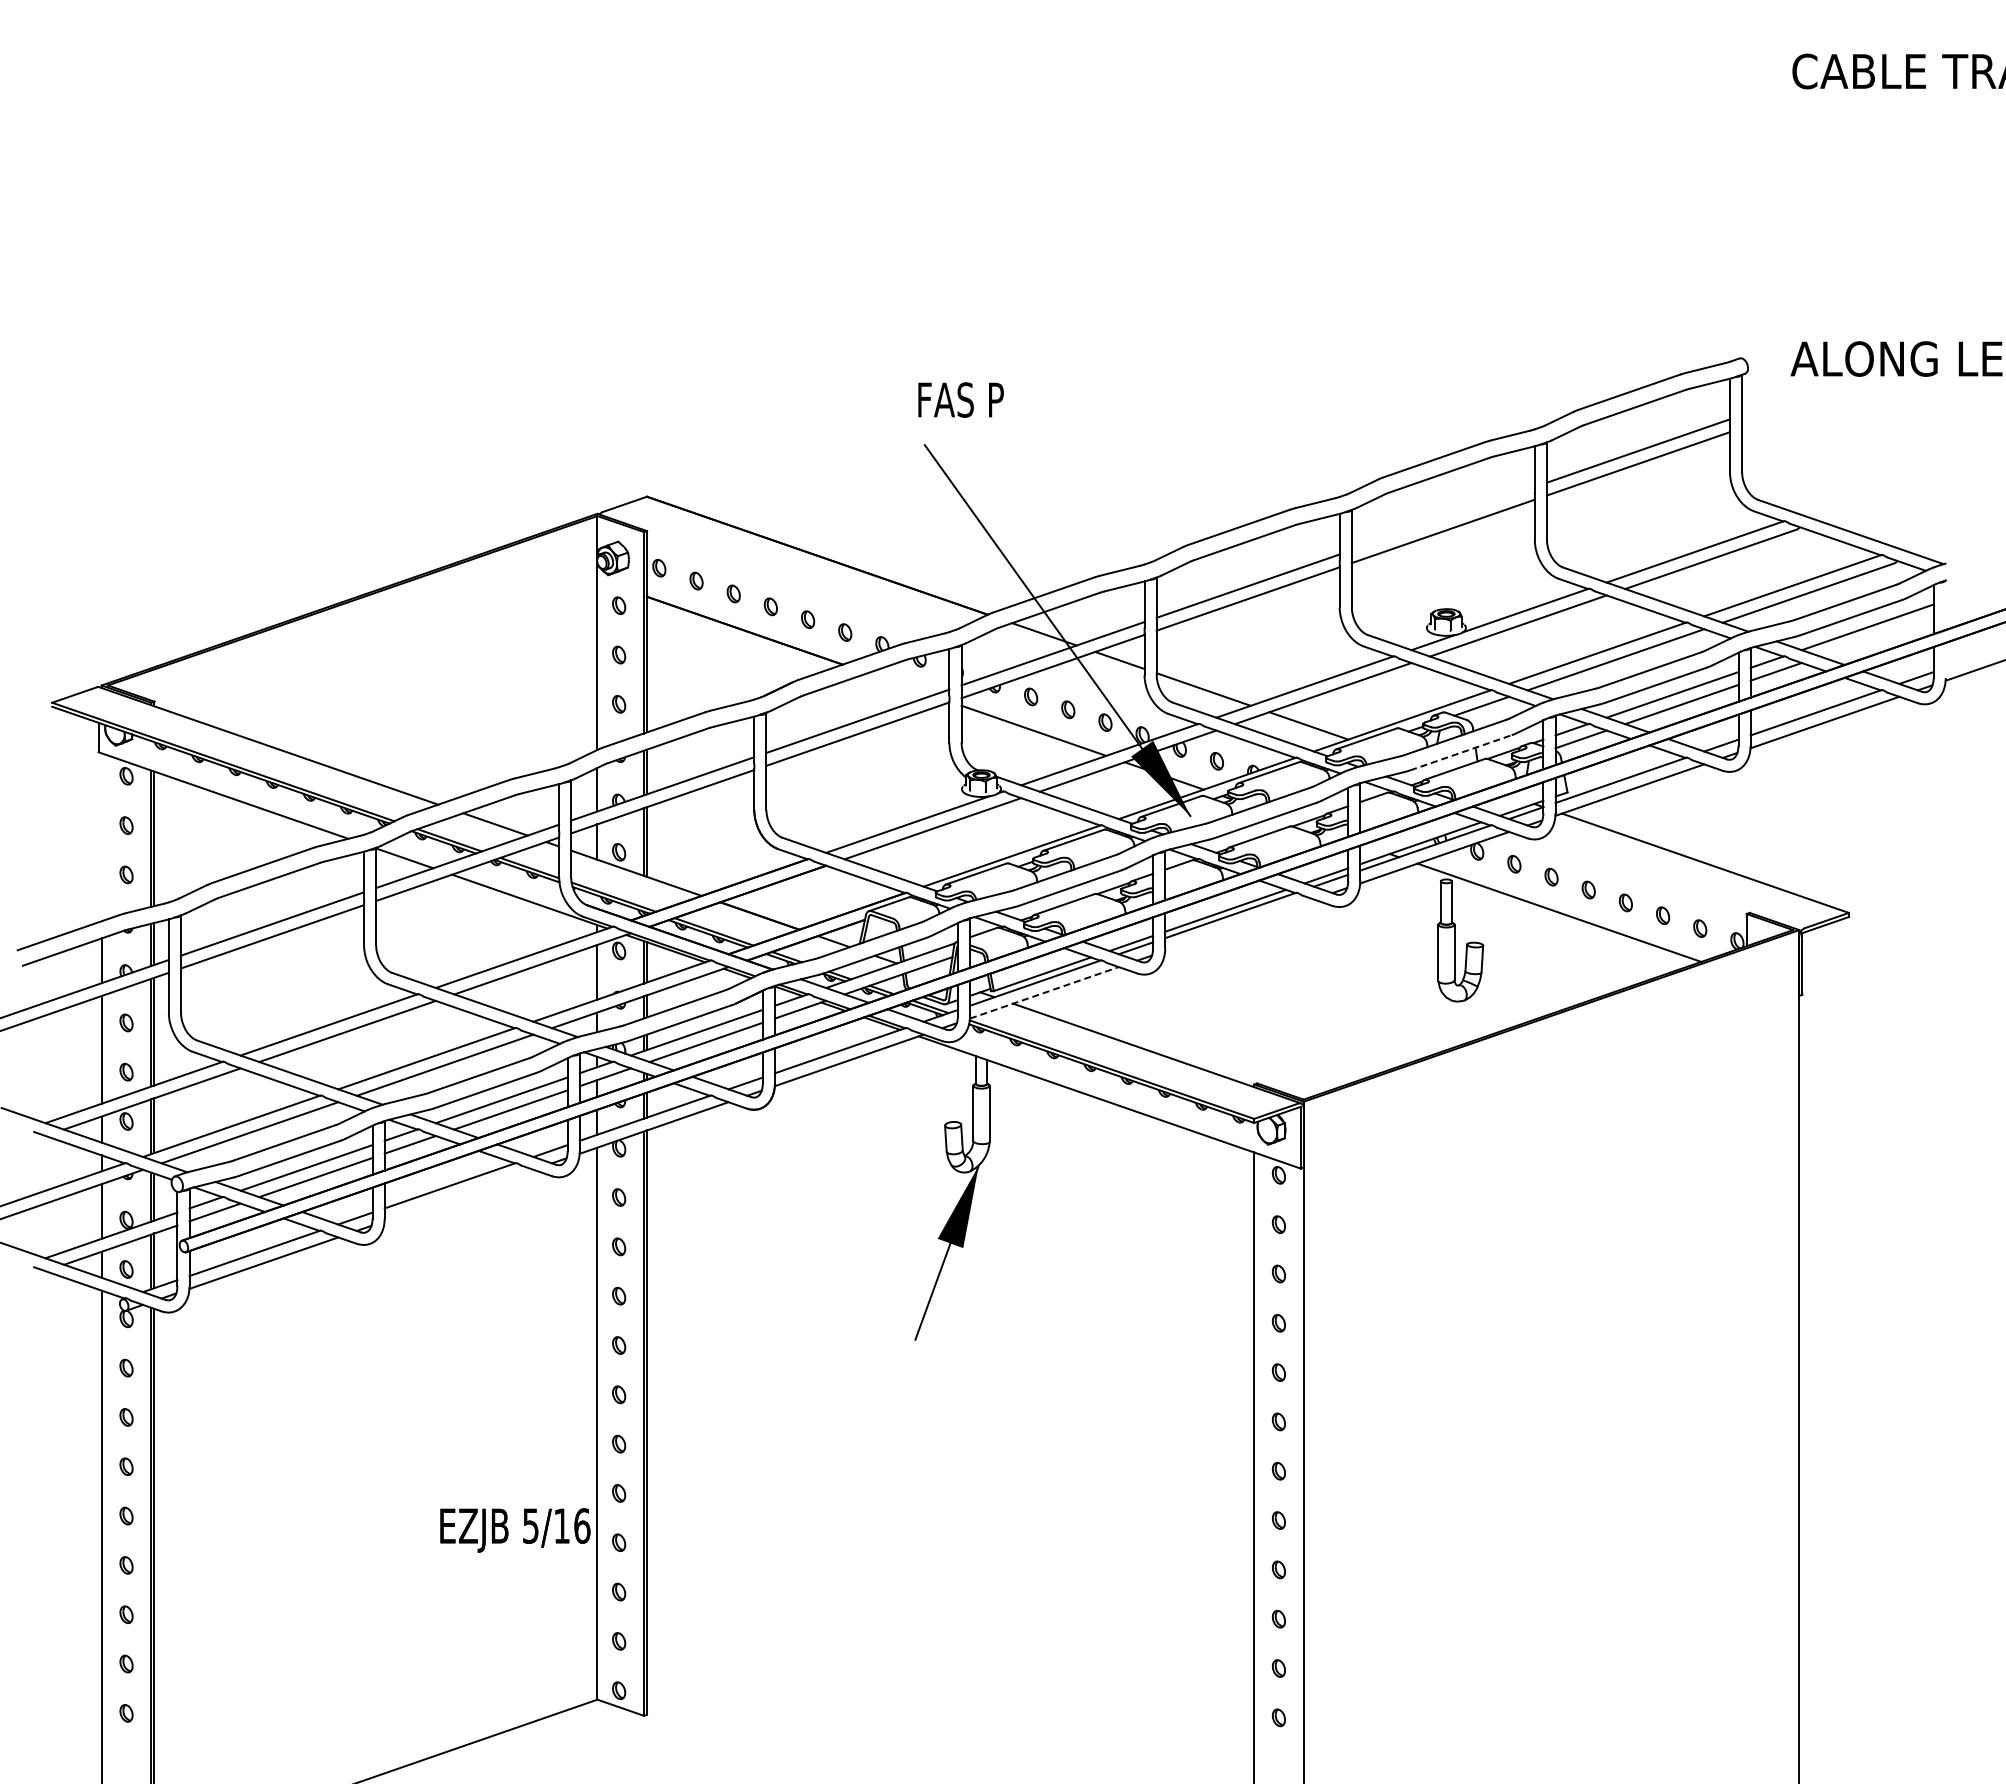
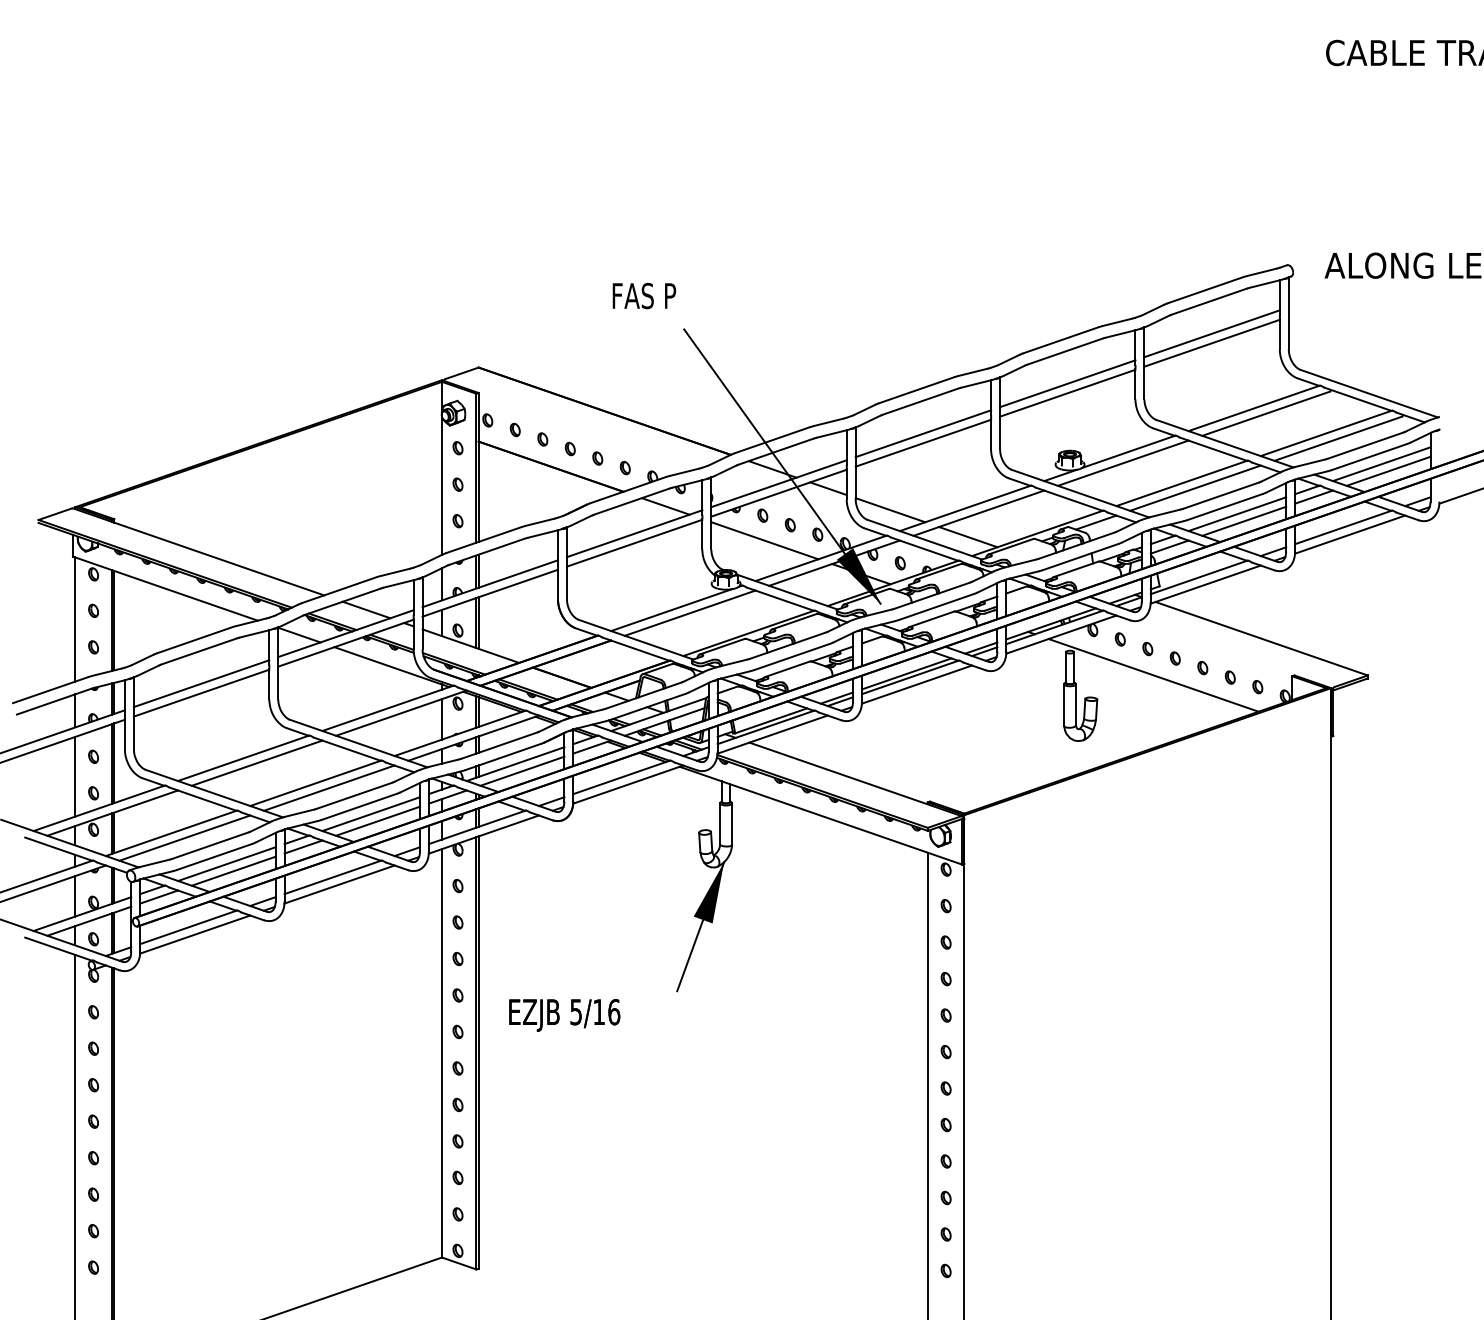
text: (960, 399) -> (643, 295), moved
line: (1442, 518) -> (1067, 383), added
line: (1876, 636) -> (1388, 470), added
line: (899, 684) -> (665, 506), added
line: (1460, 752) -> (1080, 556), dashed -> solid
line: (101, 837) -> (75, 619), added
line: (1239, 925) -> (916, 684), added
line: (1044, 992) -> (772, 734), dashed -> solid
line: (458, 1195) -> (339, 884), added
text: (515, 1530) -> (564, 1015), moved

